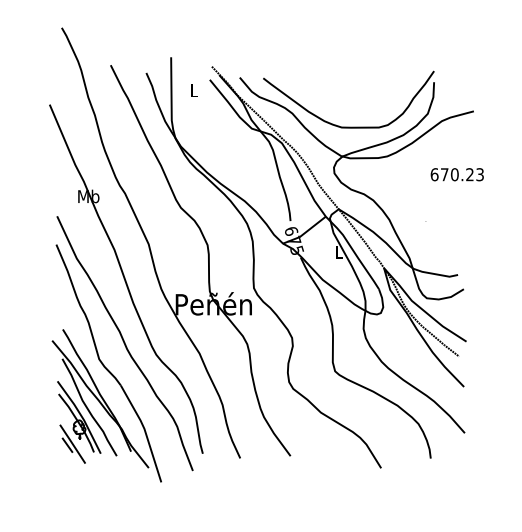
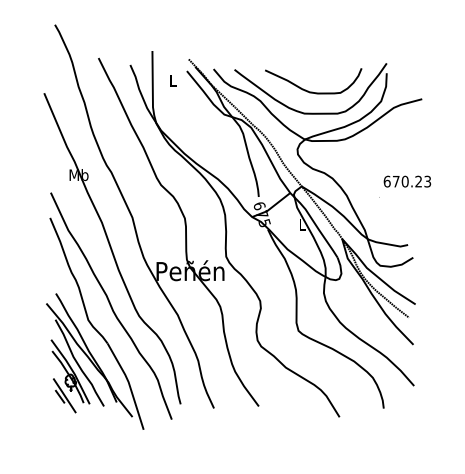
curve: (350, 102) -> (312, 91), added
text: (457, 174) -> (407, 181), moved

